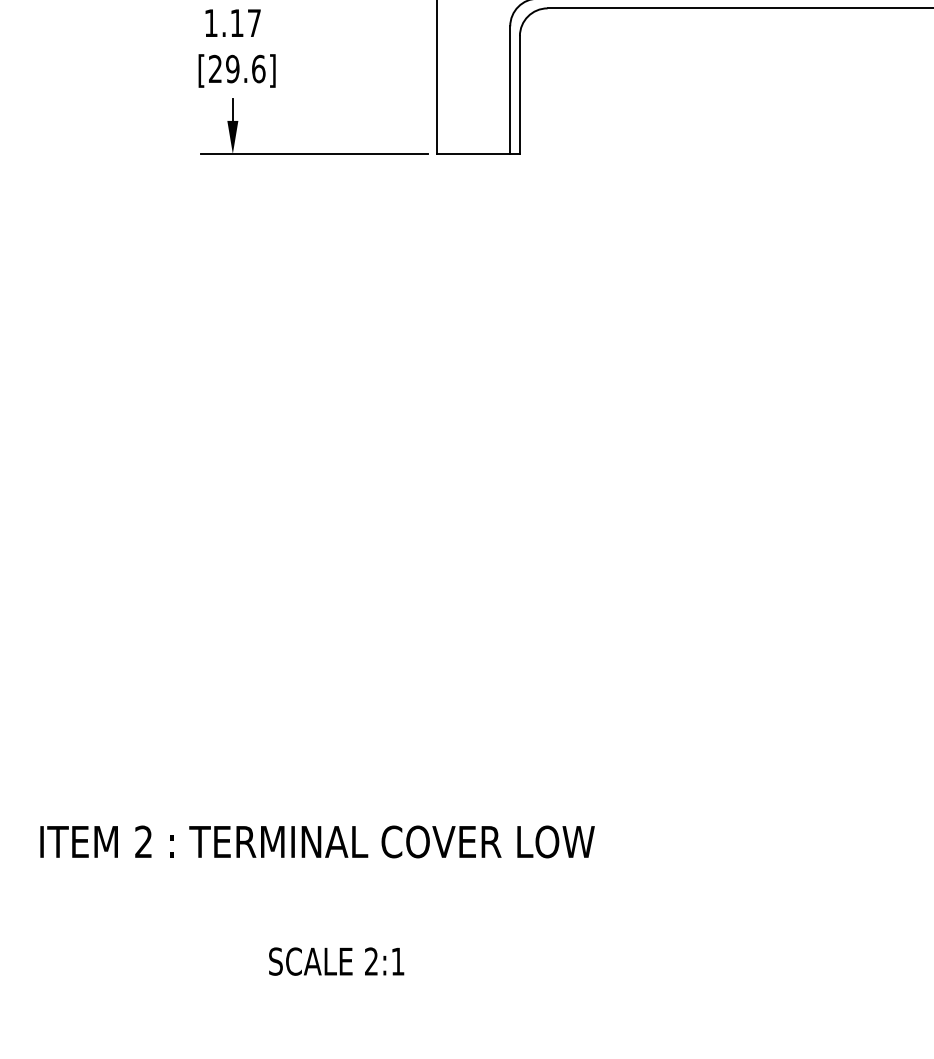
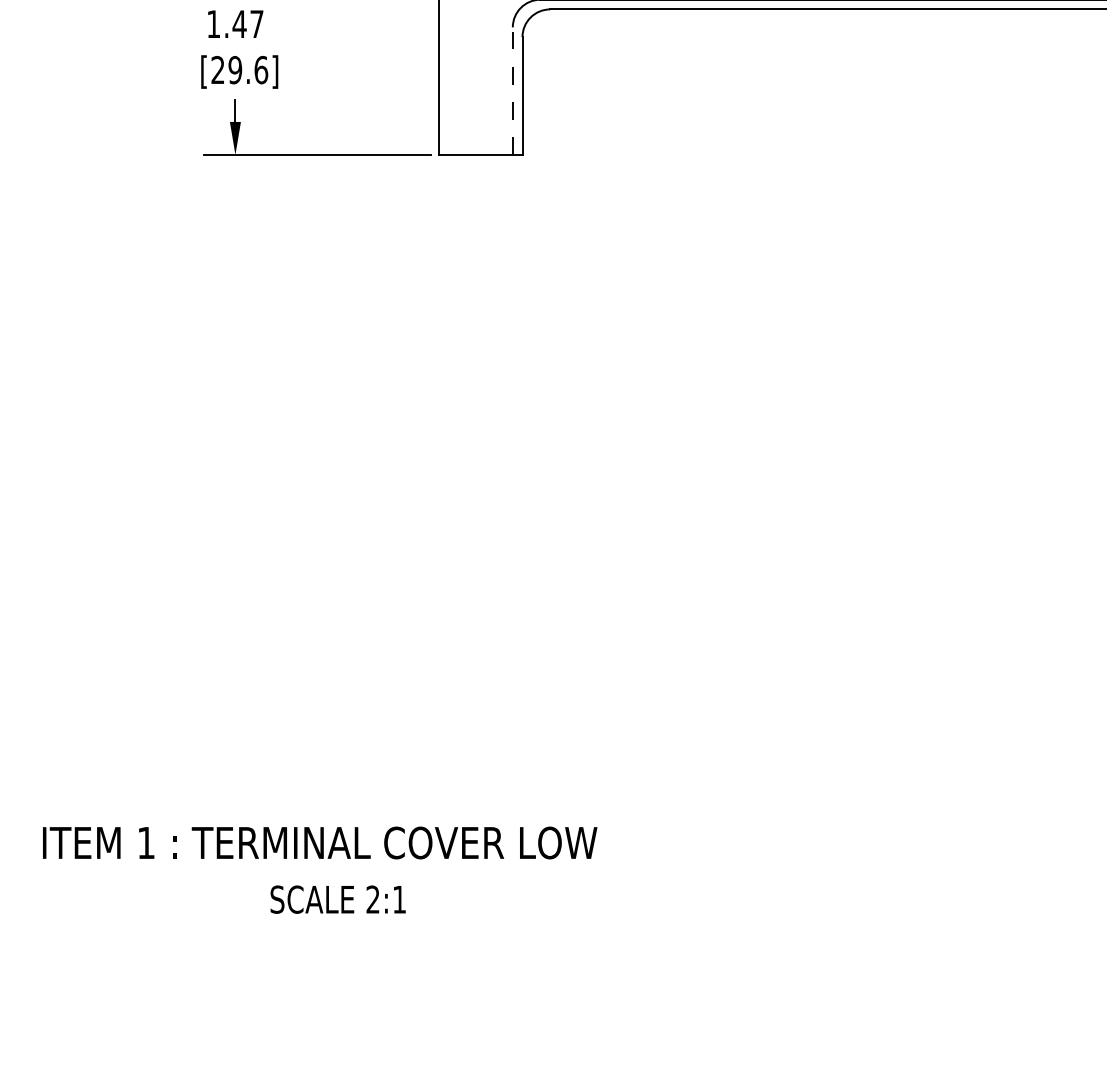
text: (236, 22) -> (239, 23), 1.17 -> 1.47
line: (509, 90) -> (512, 91), solid -> dashed
text: (142, 841) -> (145, 842), 2 -> 1
text: (335, 961) -> (337, 899), moved

